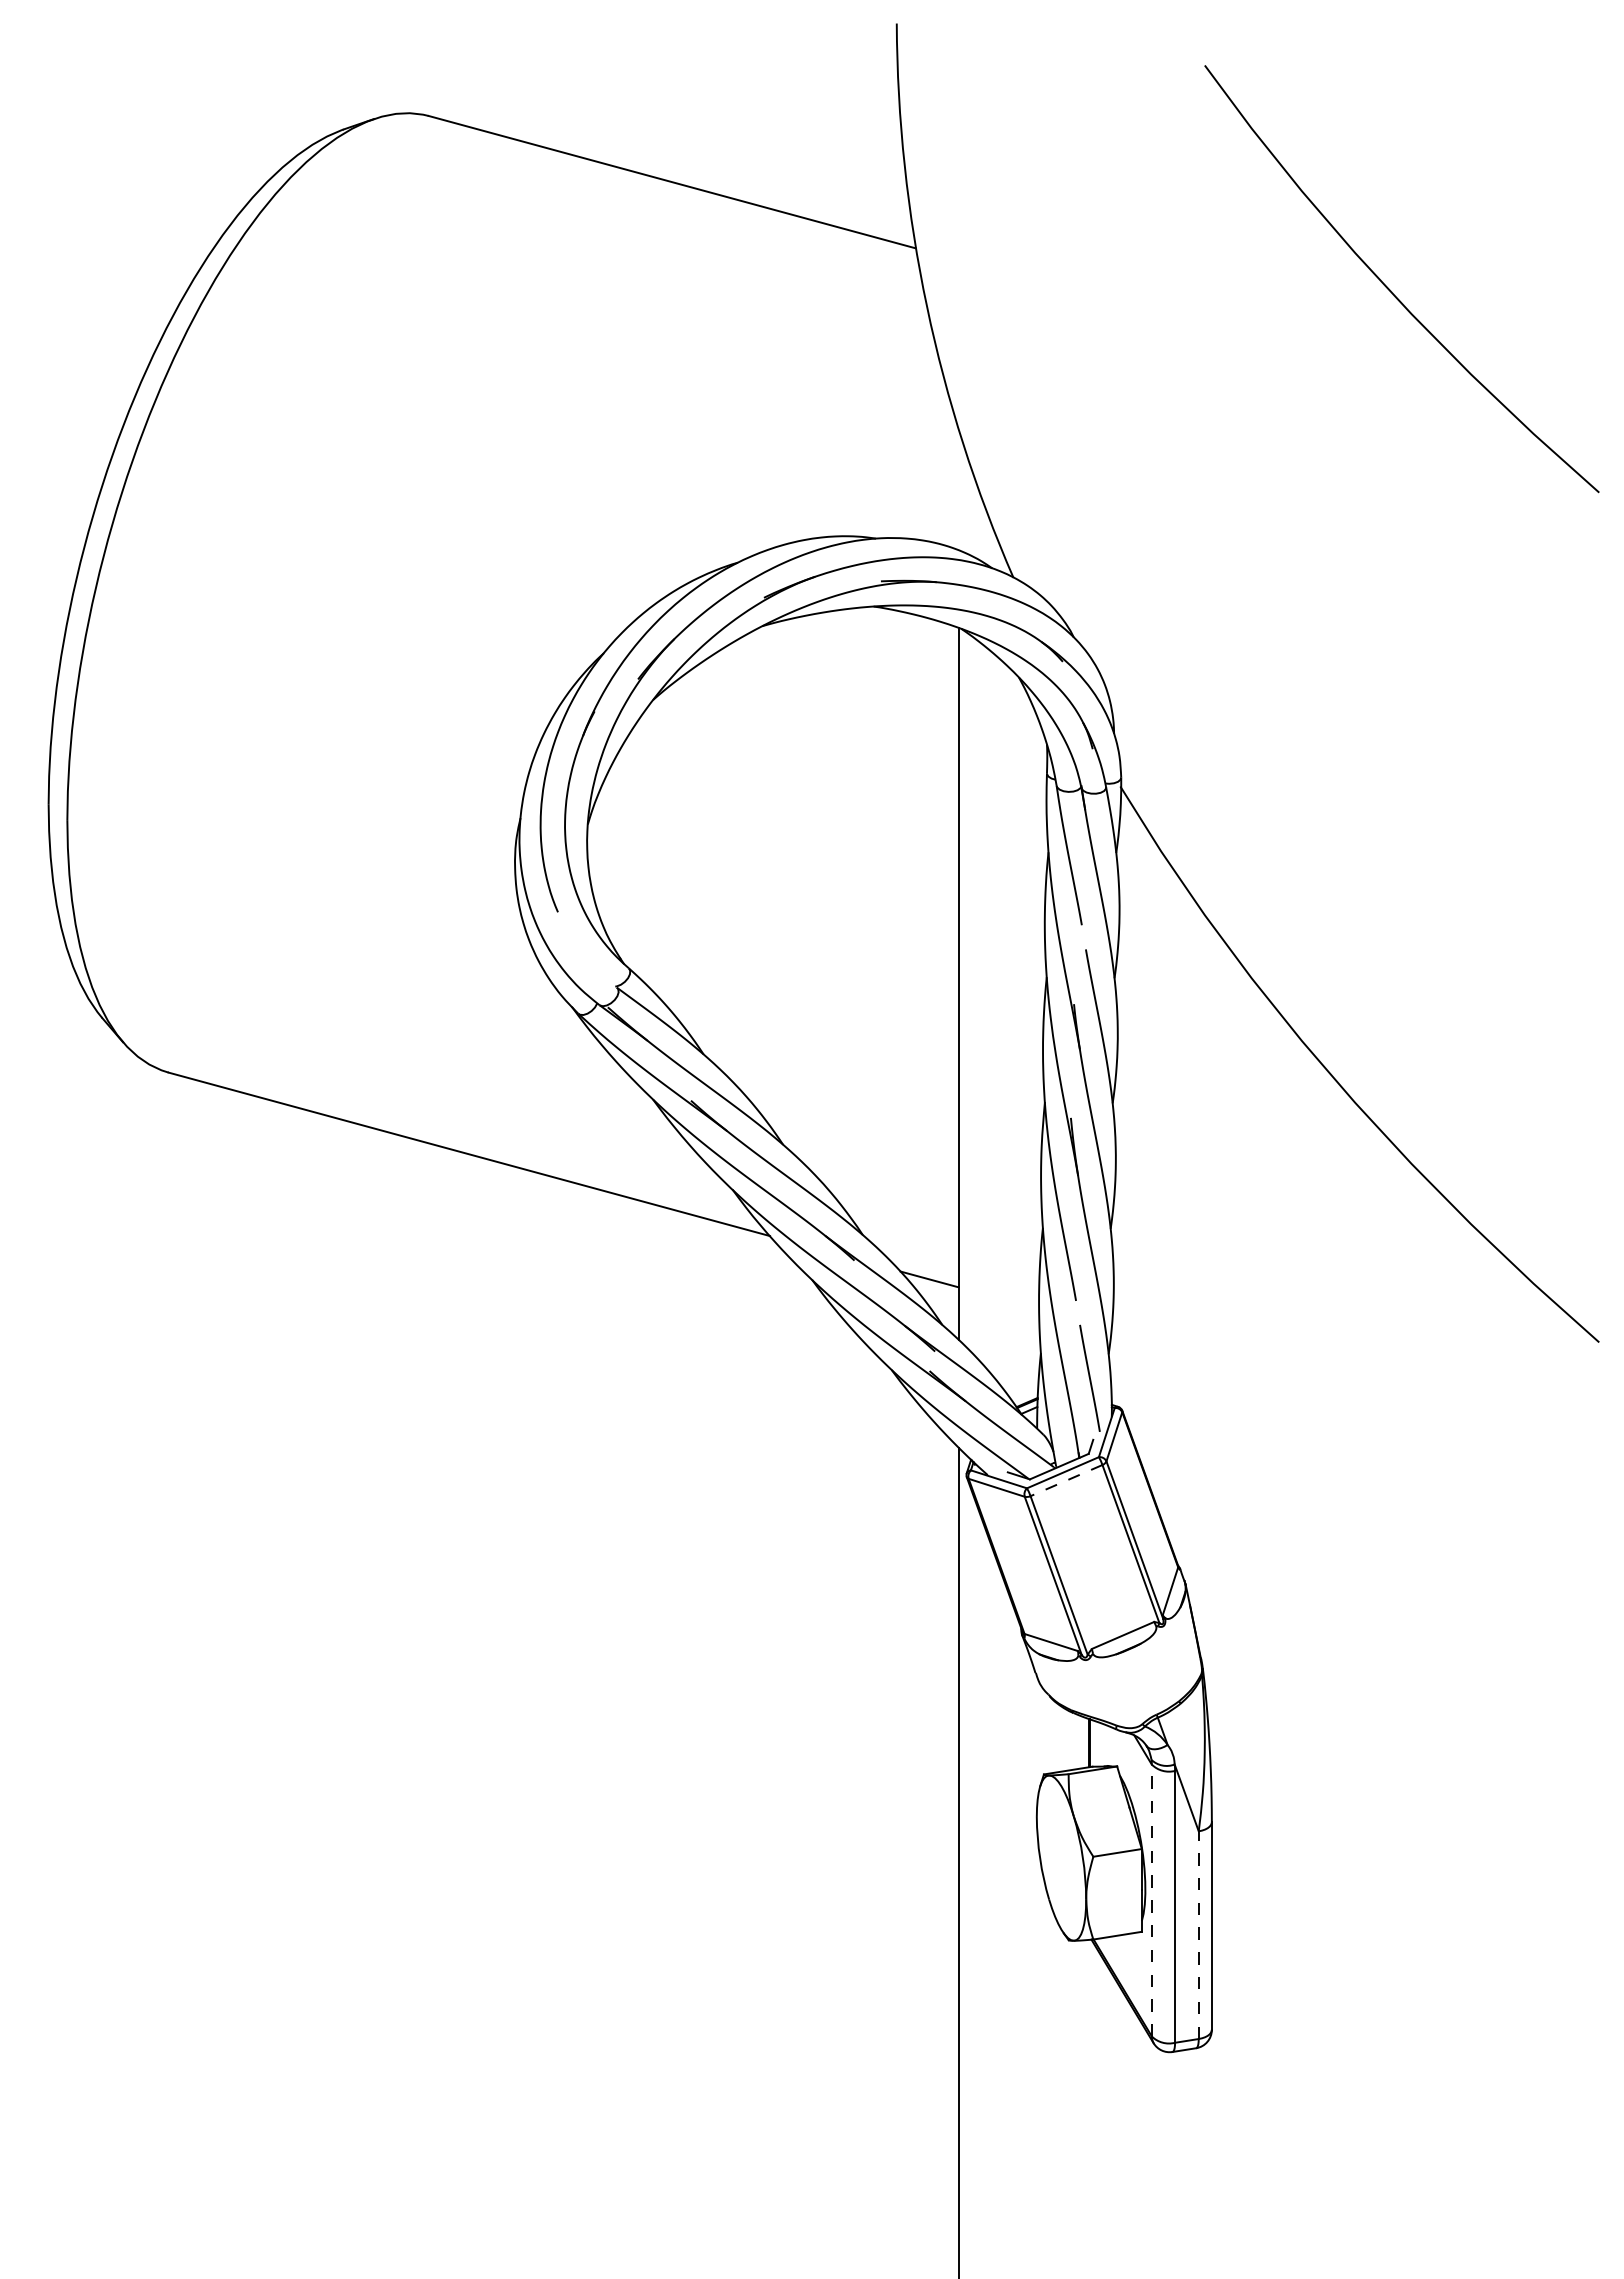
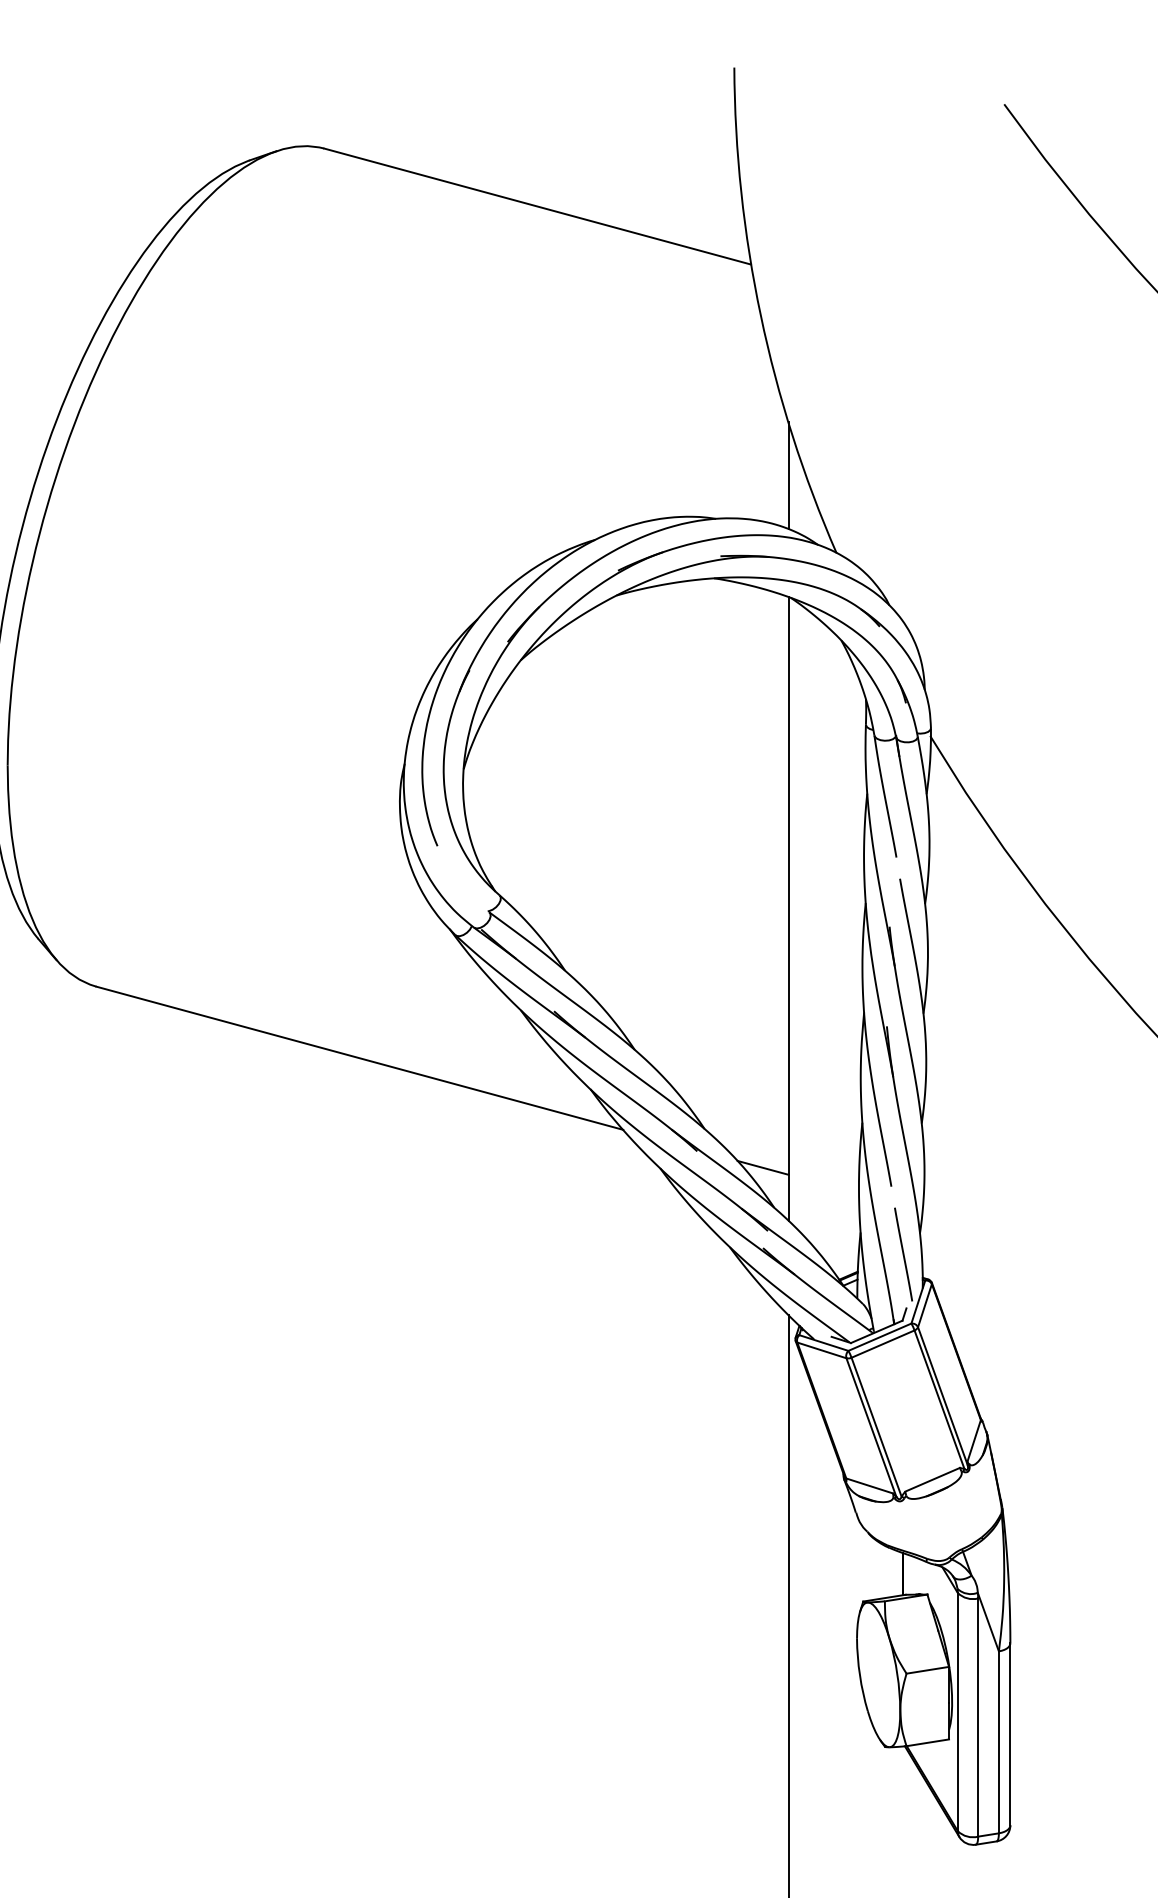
line: (958, 489) -> (788, 475), added
line: (1066, 1480) -> (883, 1344), dashed -> solid
line: (1151, 1900) -> (957, 1711), dashed -> solid
line: (1198, 1935) -> (998, 1742), dashed -> solid

